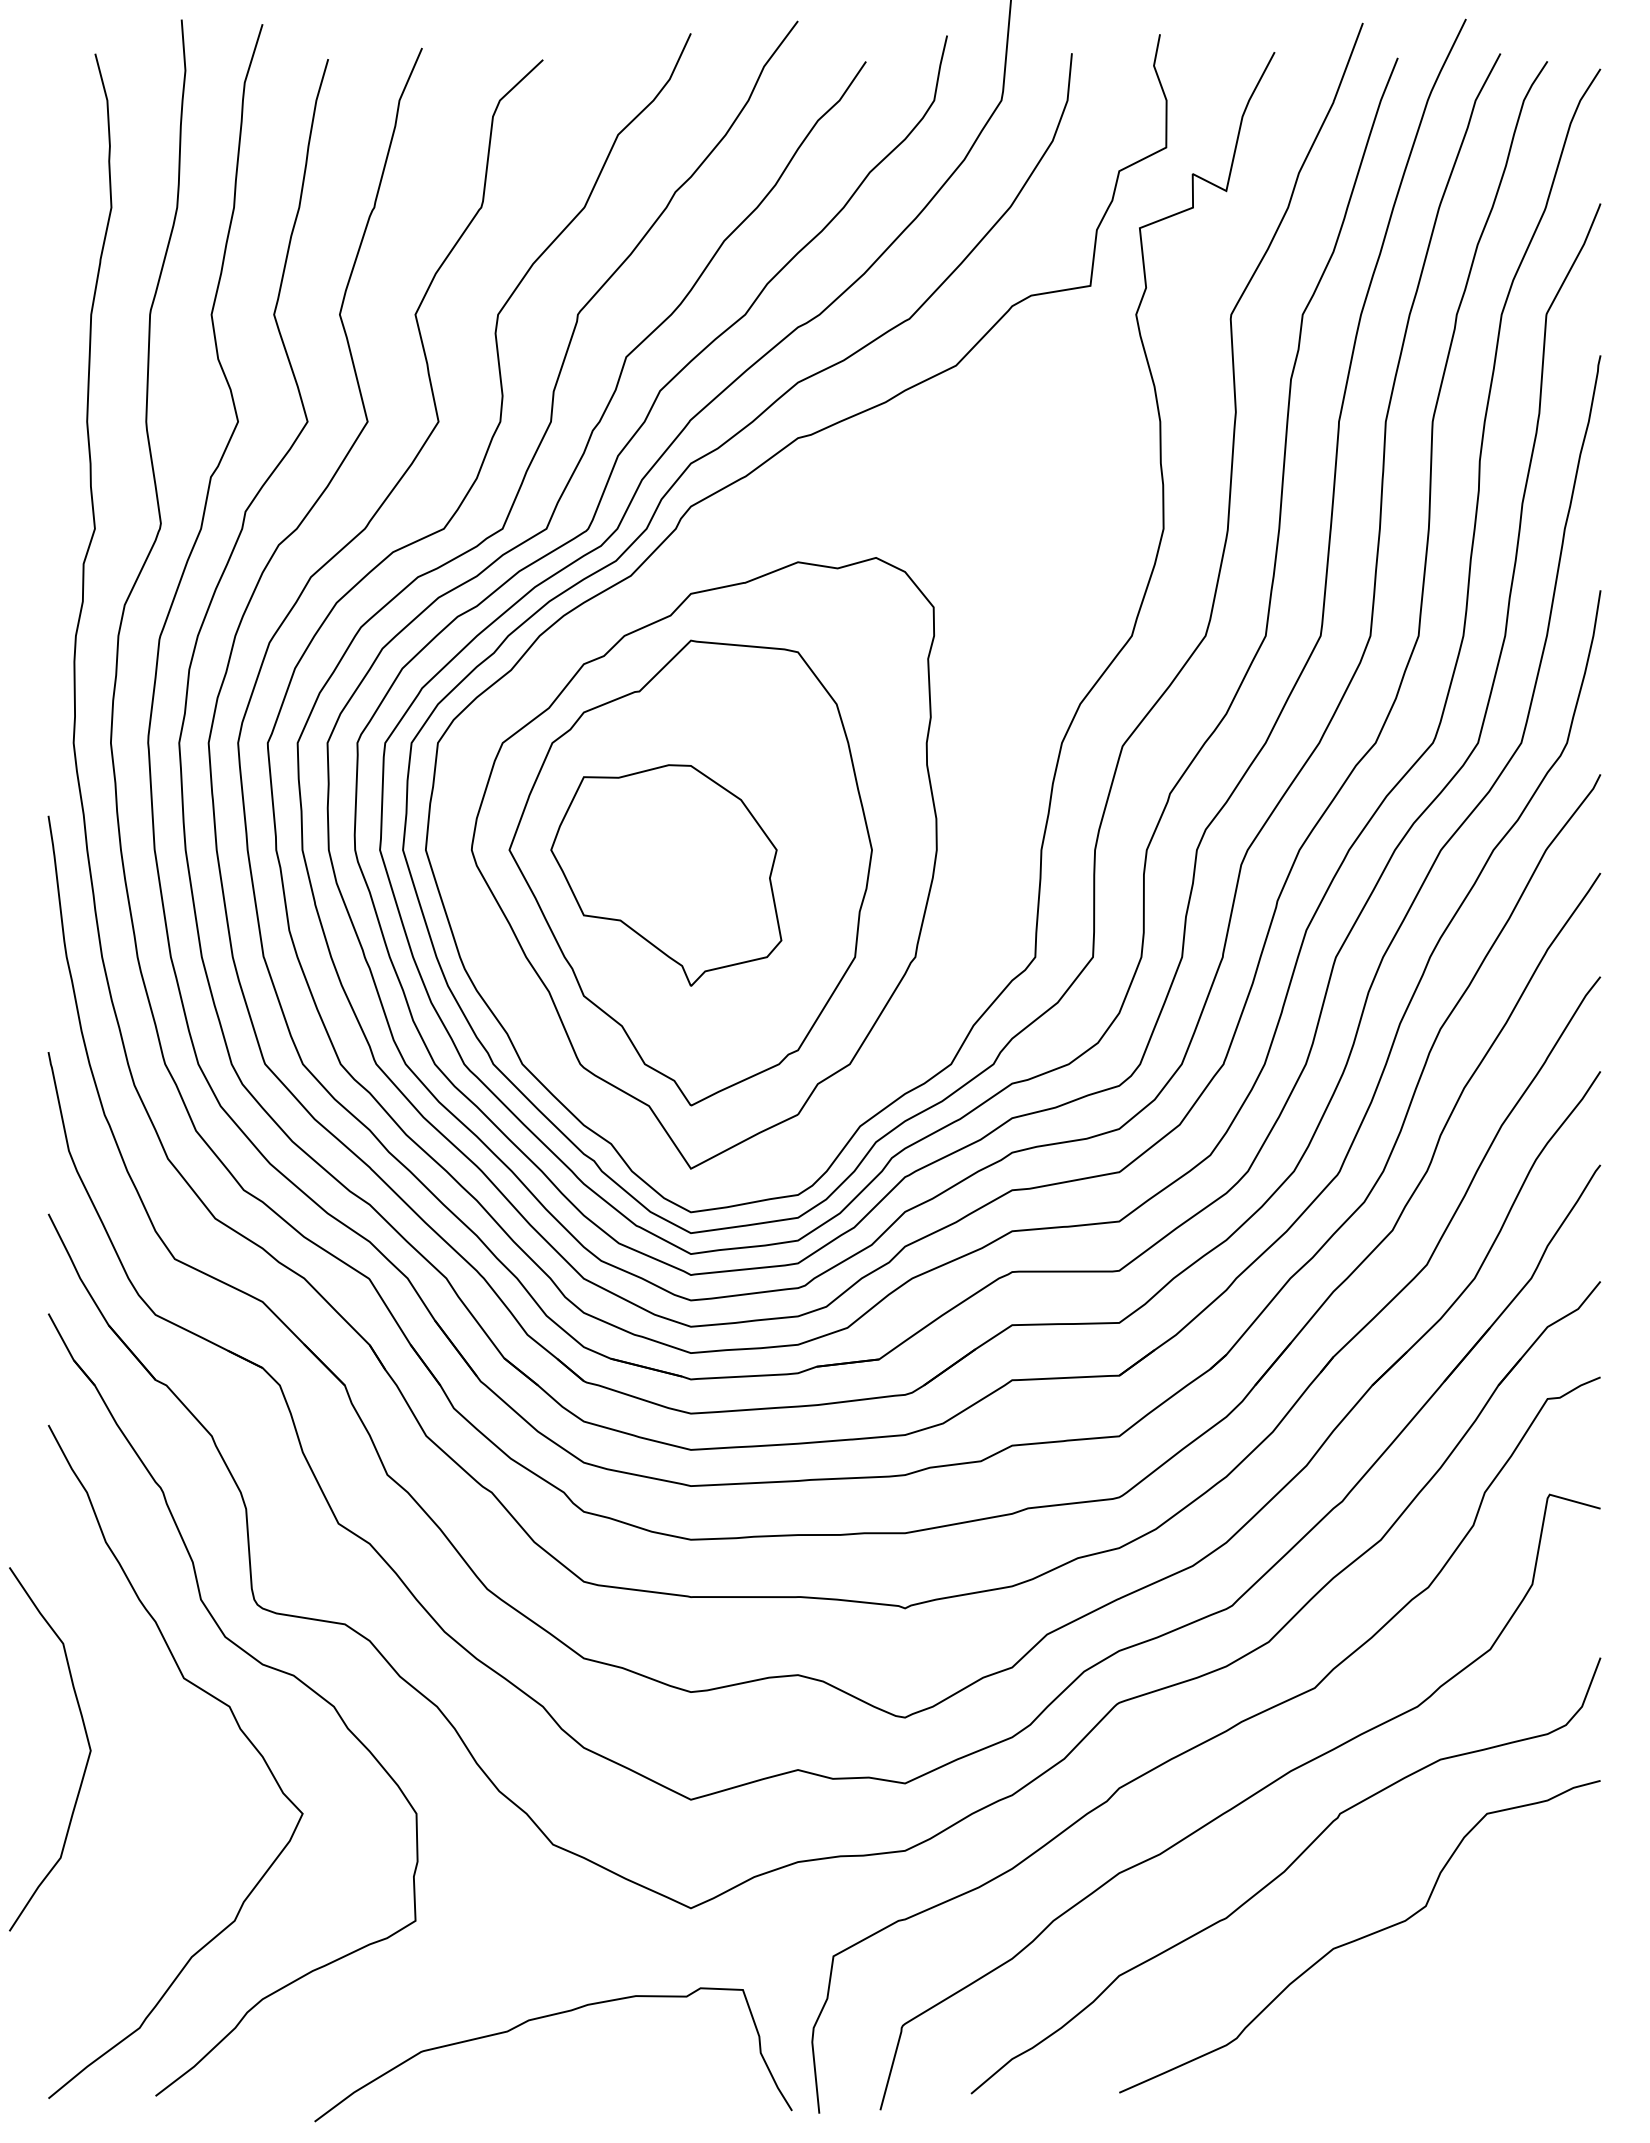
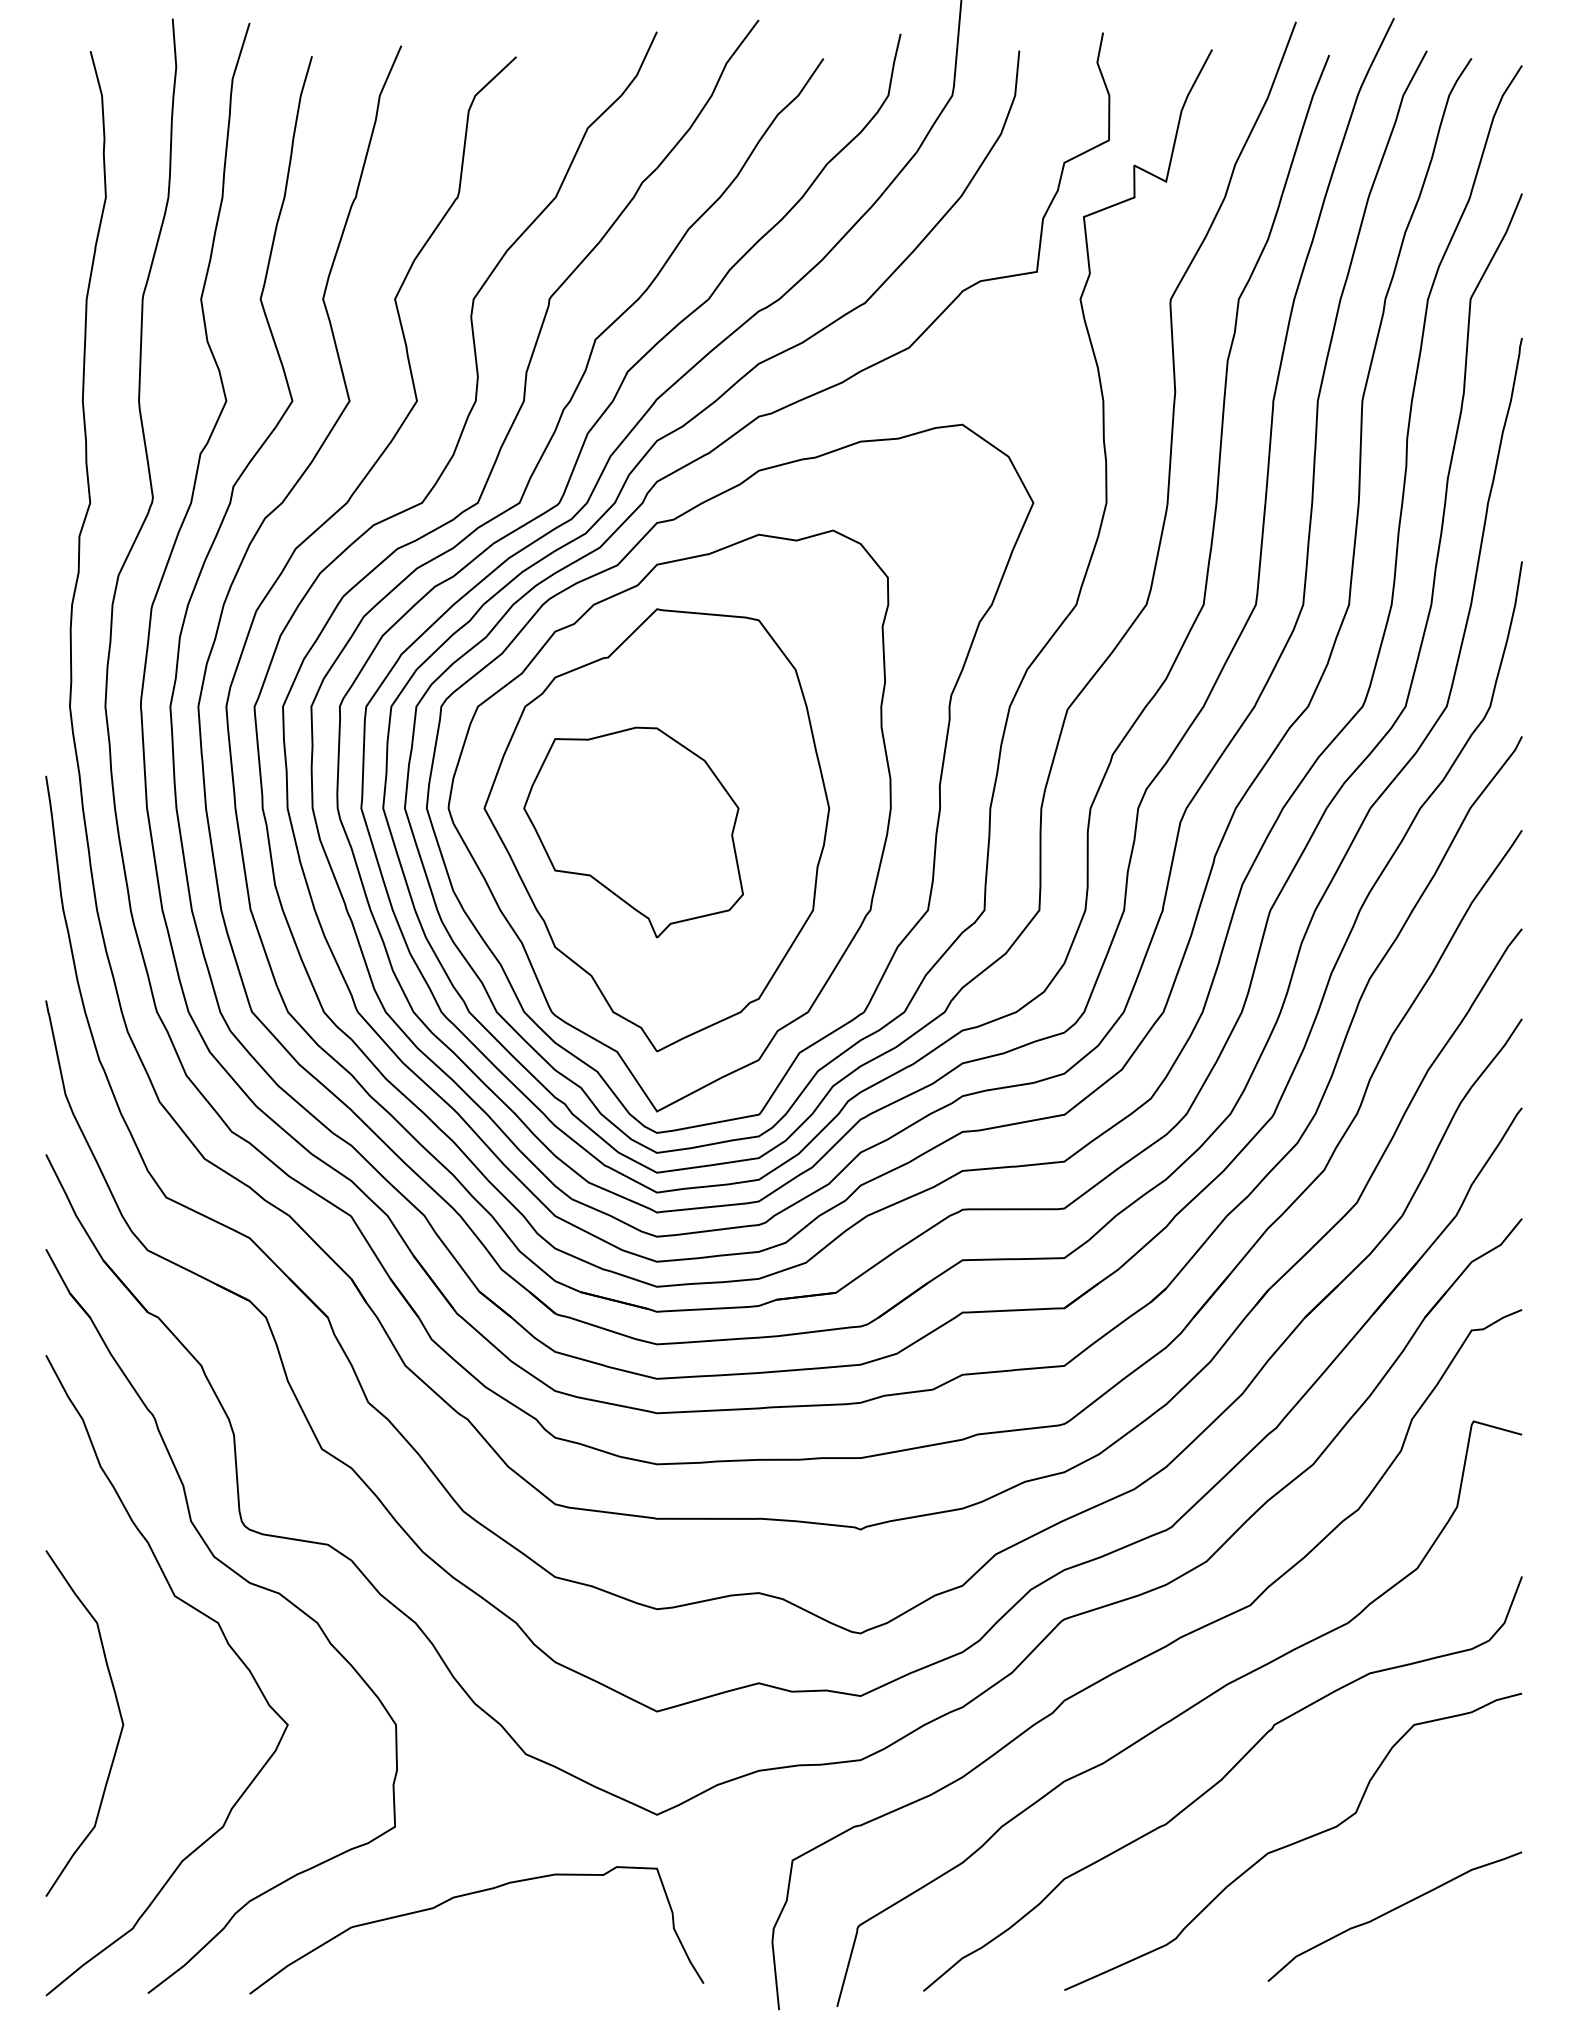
part: (767, 818) -> (729, 778), added
curve: (86, 1738) -> (119, 1713), moved
curve: (1463, 2010) -> (1391, 1911), added
curve: (542, 2018) -> (466, 1895), moved

